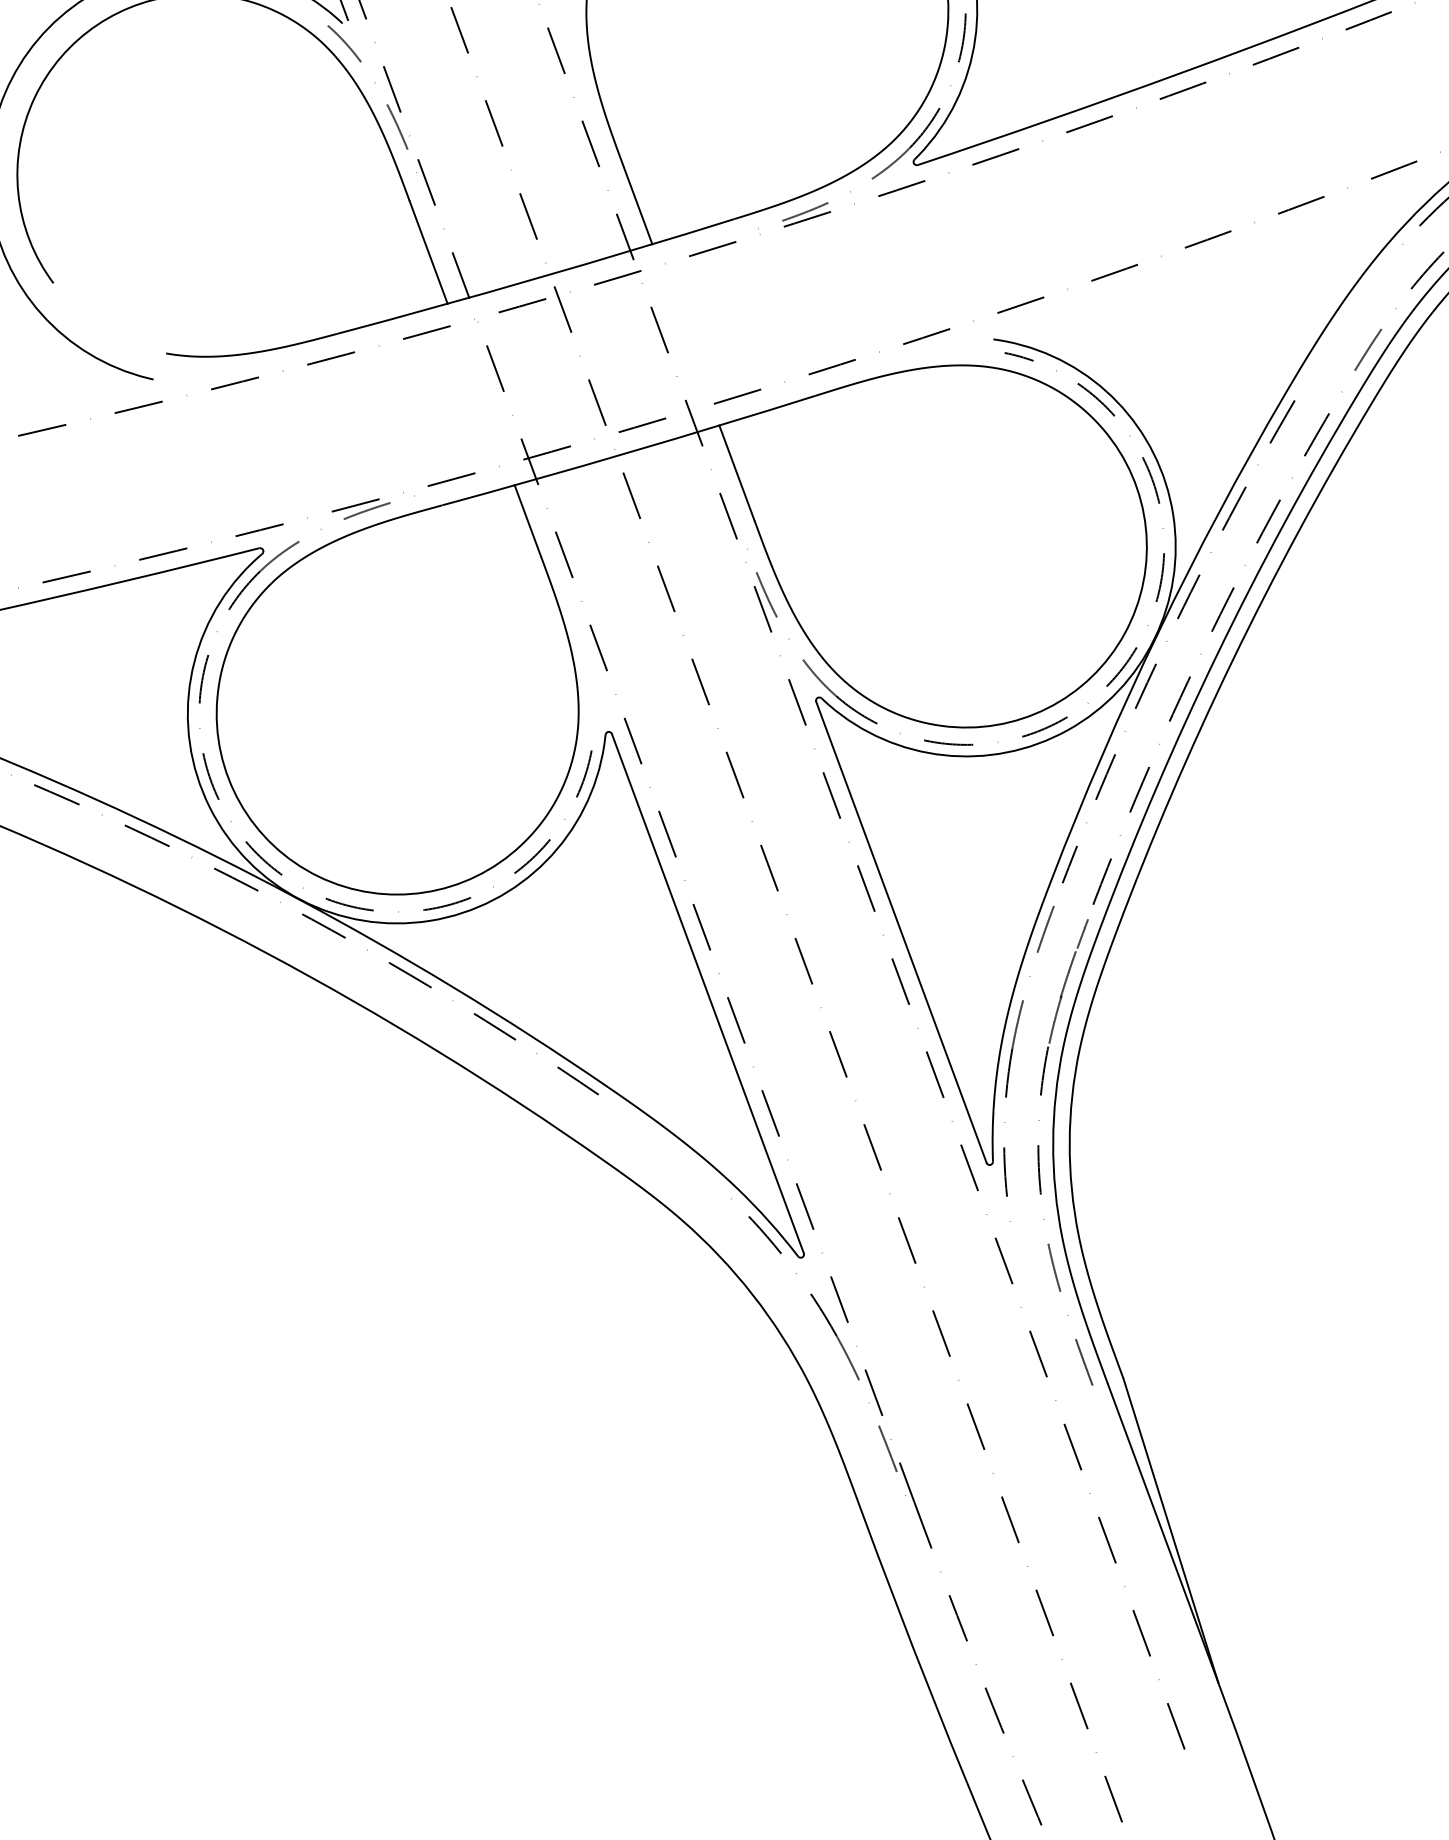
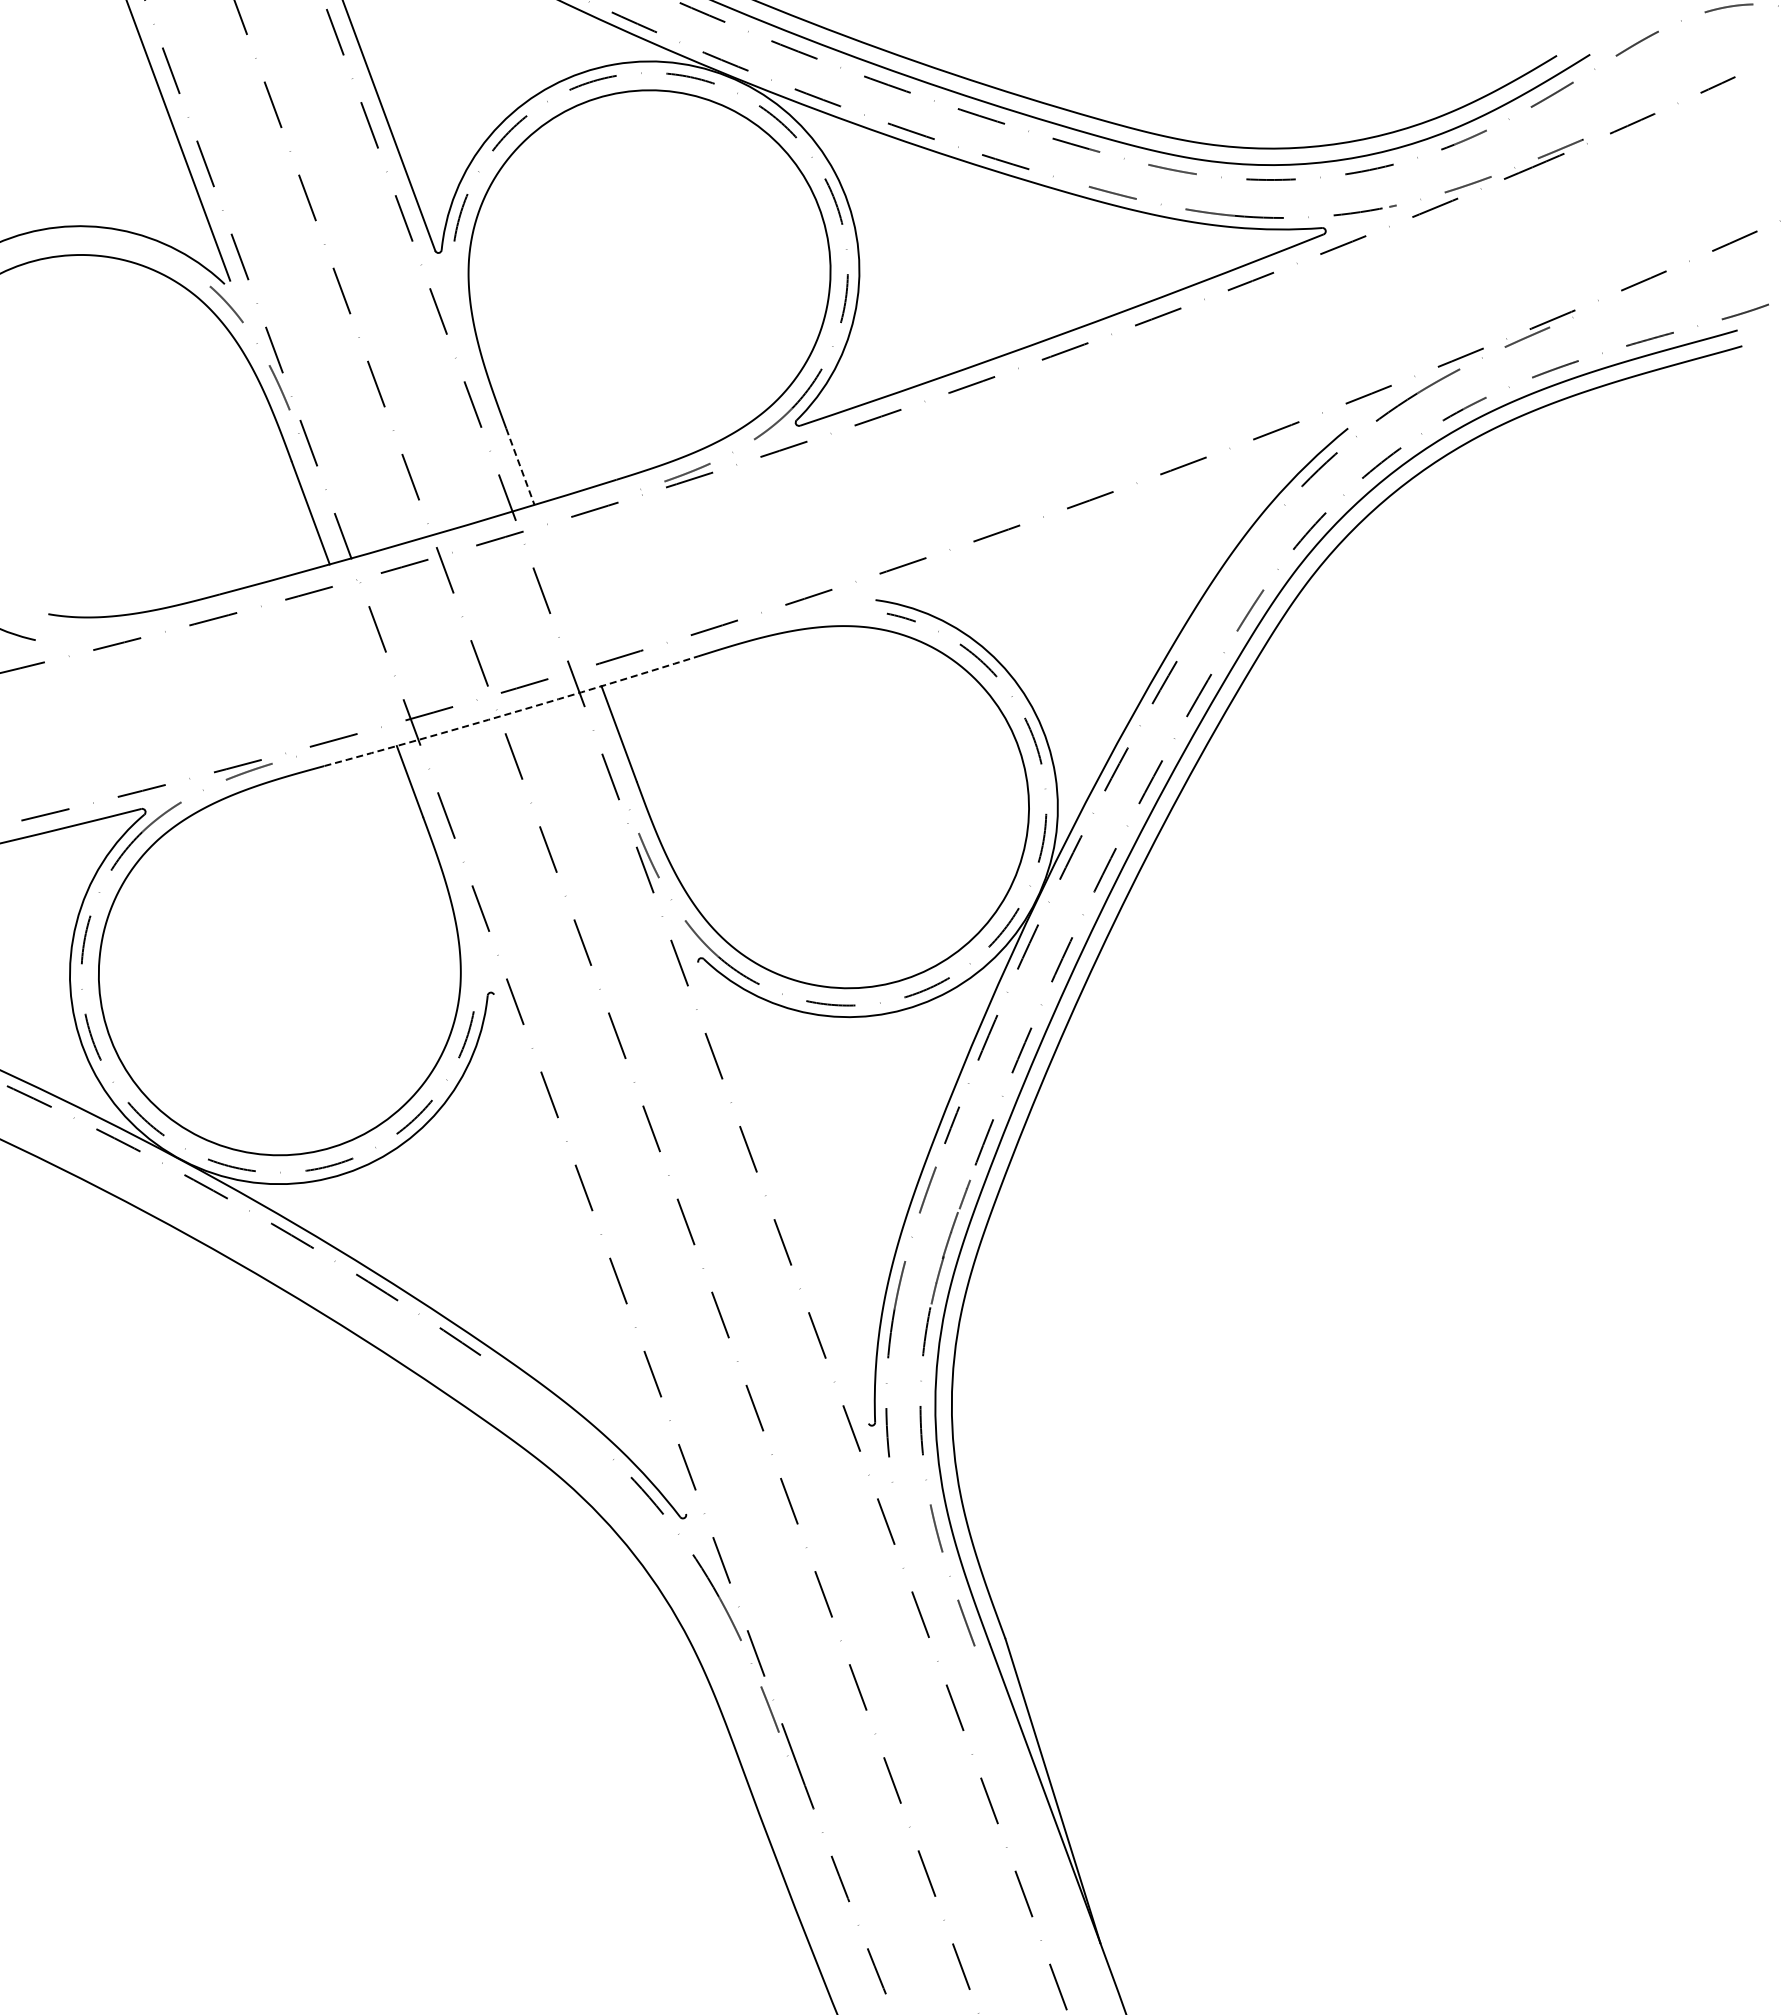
line: (638, 205) -> (520, 466), solid -> dashed
arc: (629, 452) -> (511, 713), solid -> dashed
line: (901, 931) -> (783, 1192), removed
line: (708, 993) -> (590, 1254), removed

